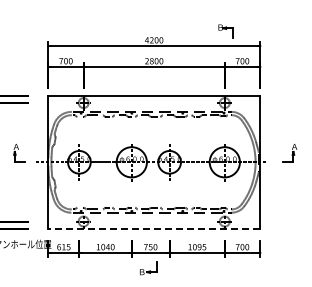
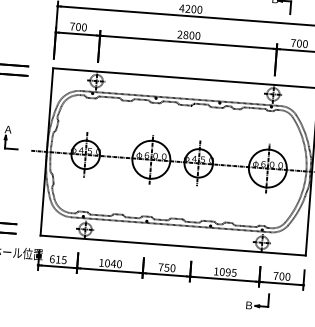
line: (154, 229) -> (173, 246), dashed -> solid
part: (148, 268) -> (257, 301), moved

